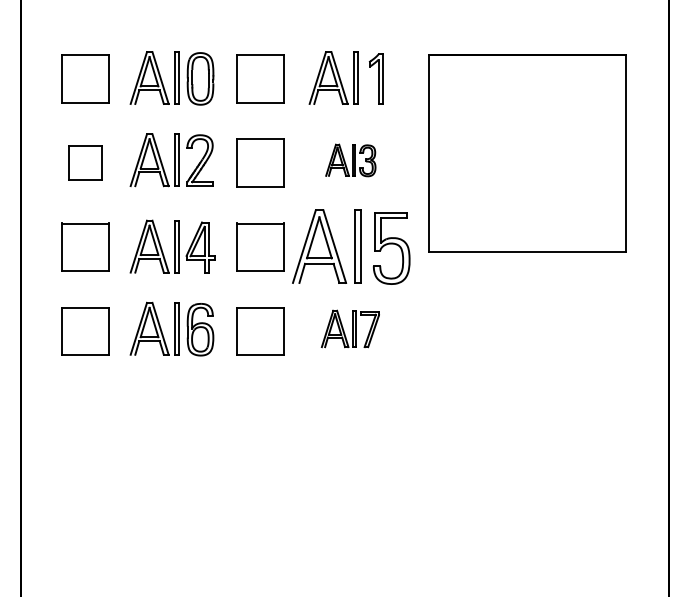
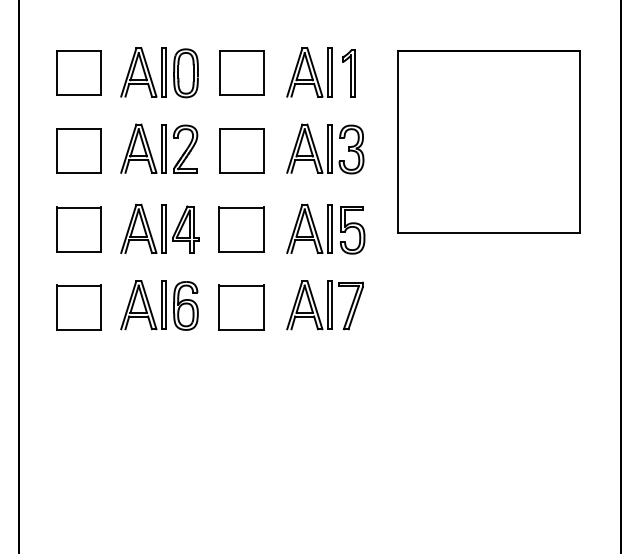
part: (350, 159) -> (325, 148), size x1.67
part: (84, 162) -> (78, 150), size x1.43
part: (350, 246) -> (325, 228), size x0.71
part: (349, 329) -> (324, 305), size x1.43

